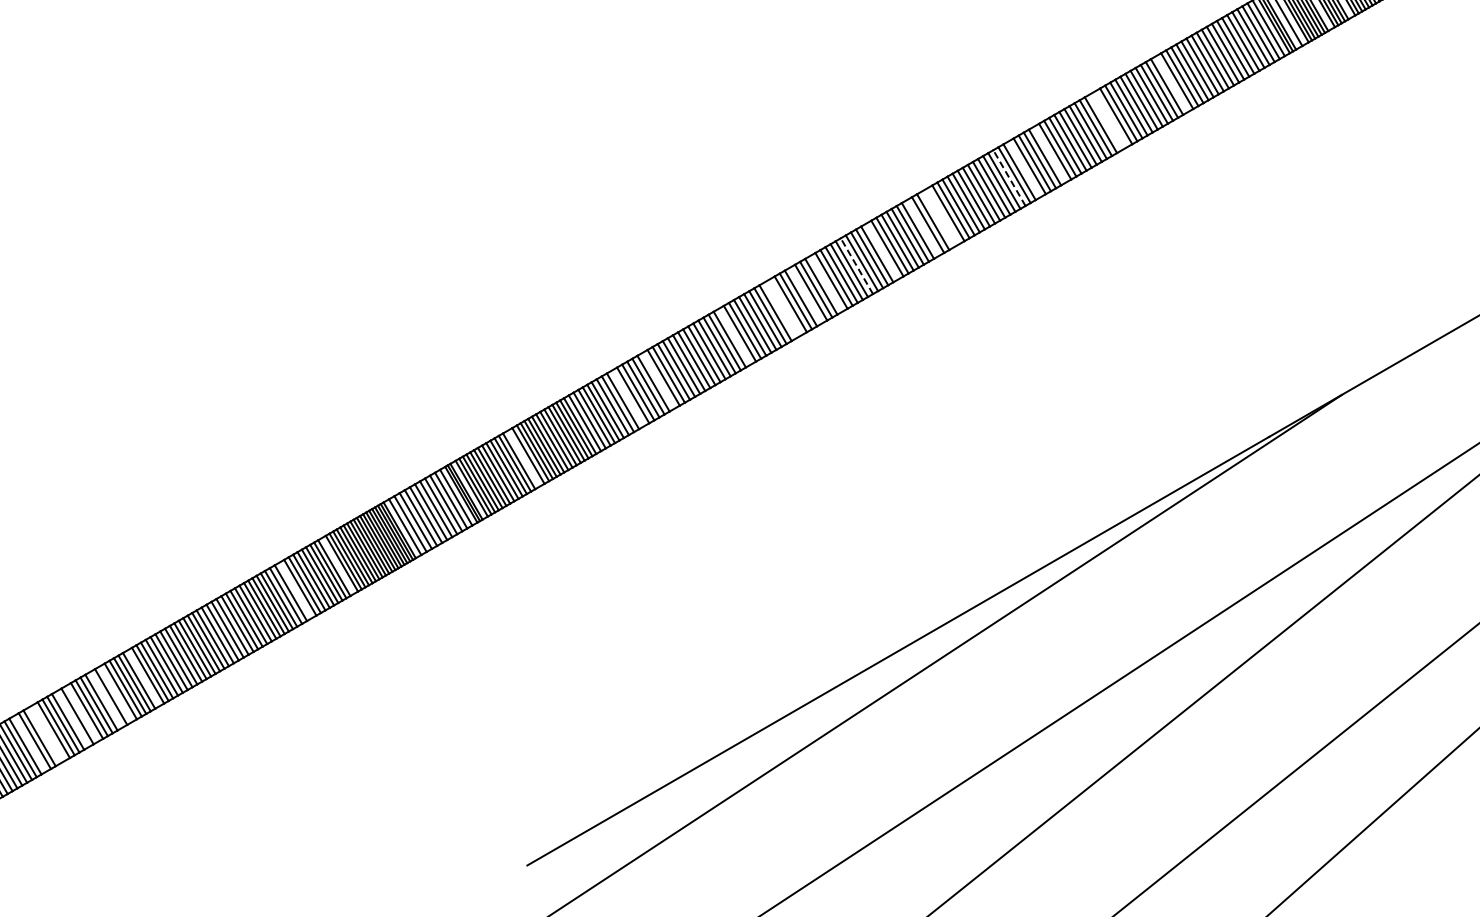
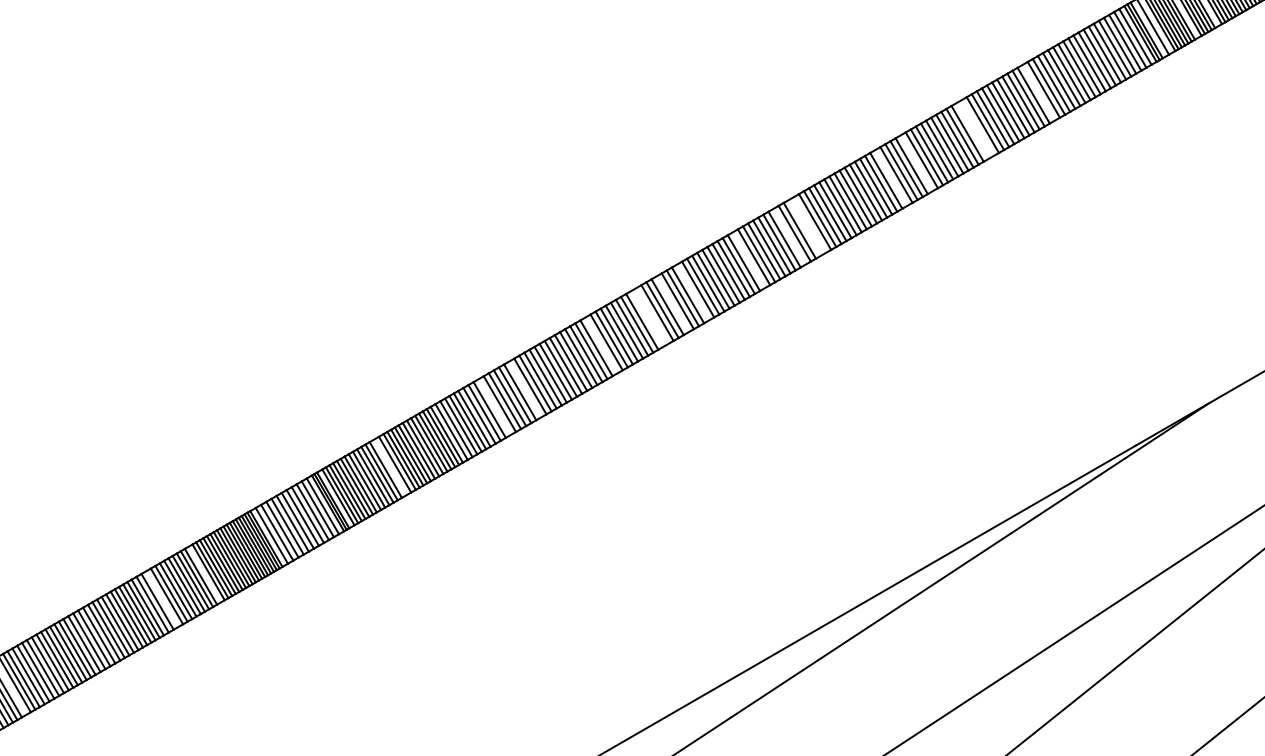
line: (1009, 177) -> (876, 186), dashed -> solid
line: (856, 265) -> (723, 274), dashed -> solid

